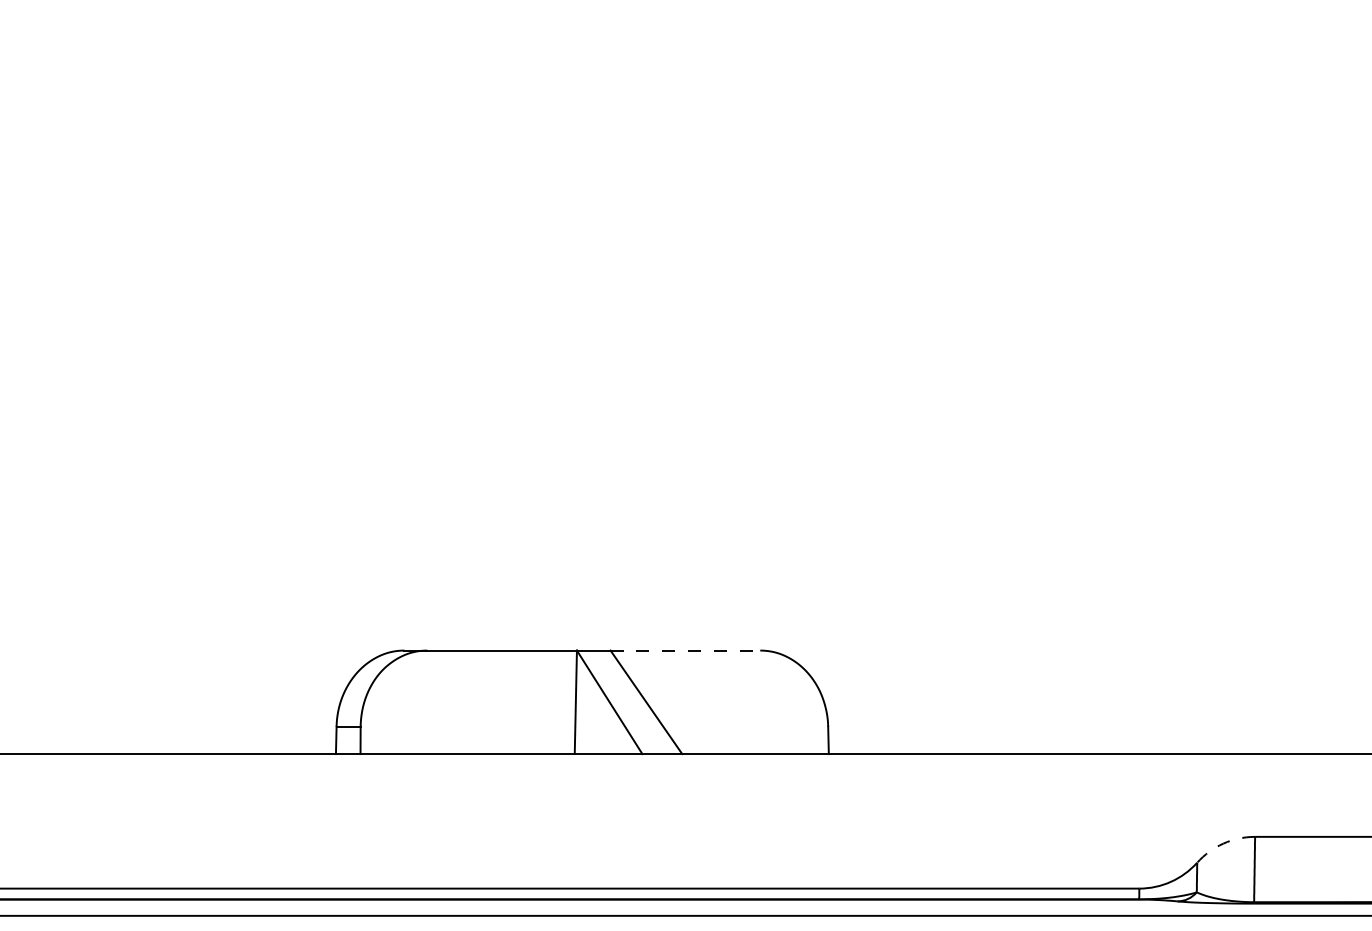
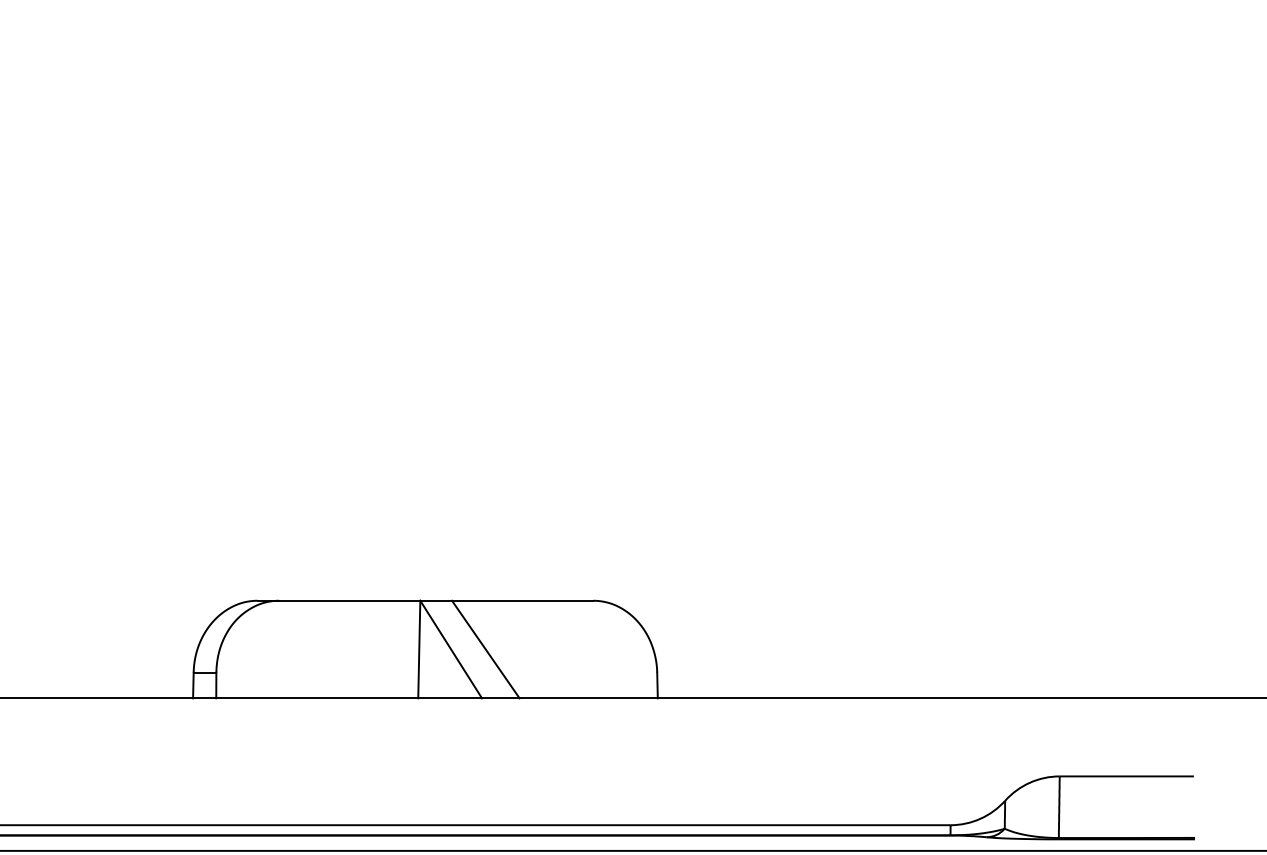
line: (685, 650) -> (522, 600), dashed -> solid
arc: (1223, 843) -> (1029, 782), dashed -> solid

